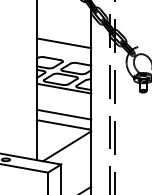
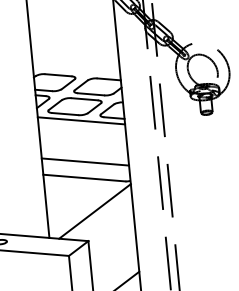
line: (63, 43) -> (73, 49), removed

